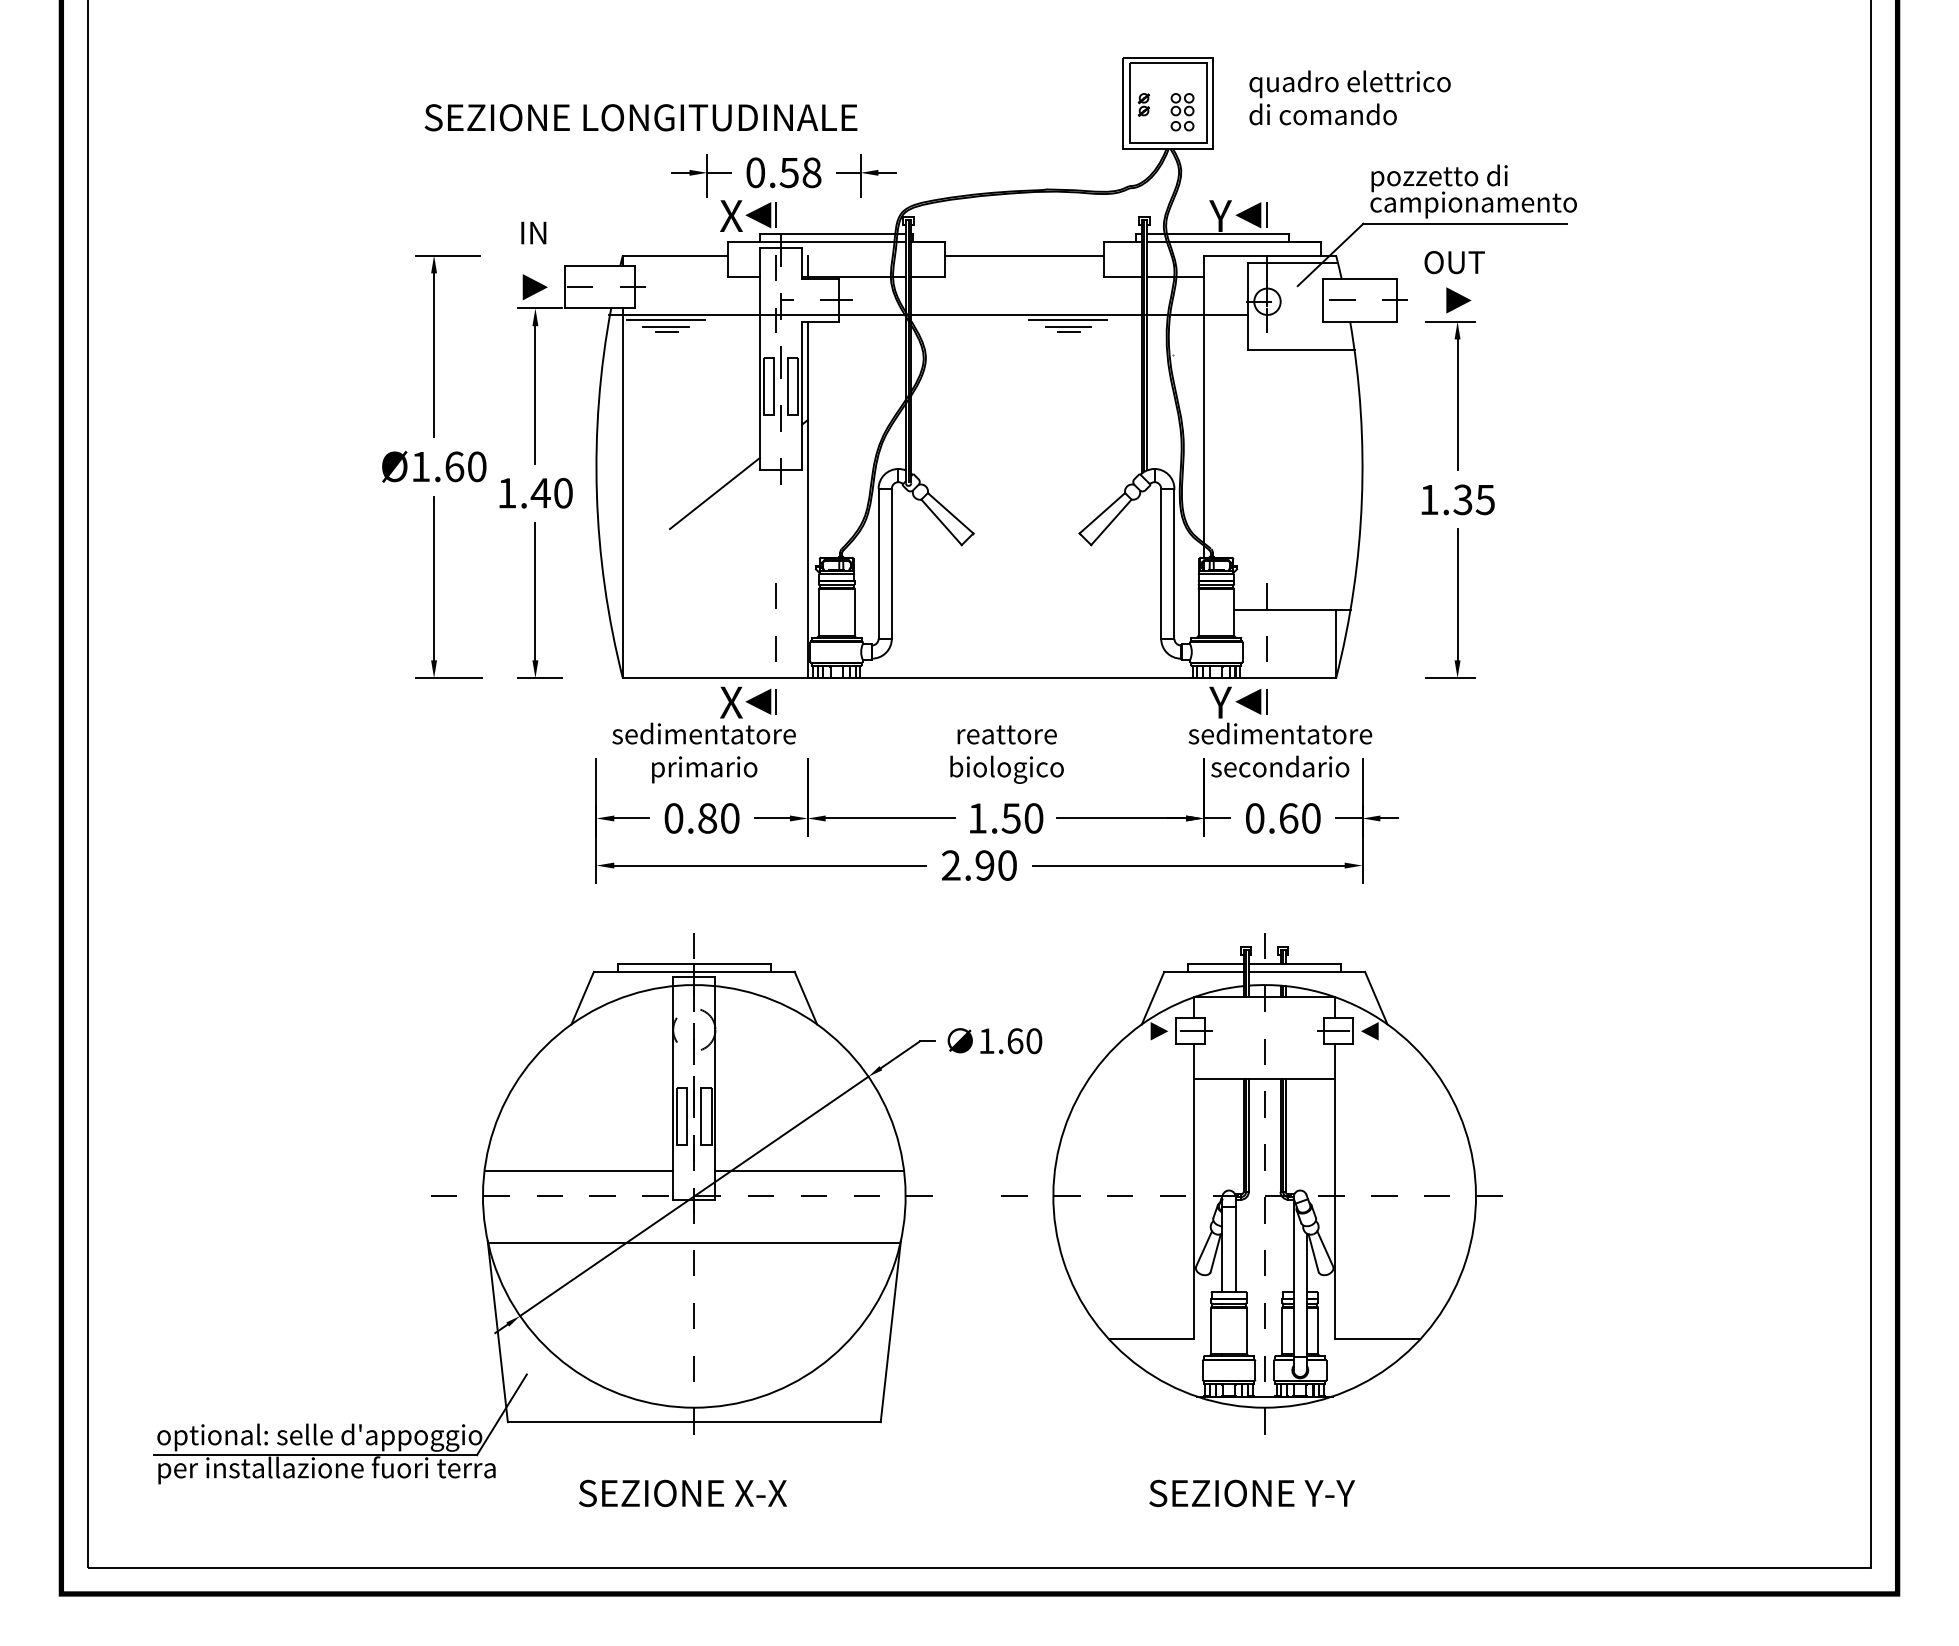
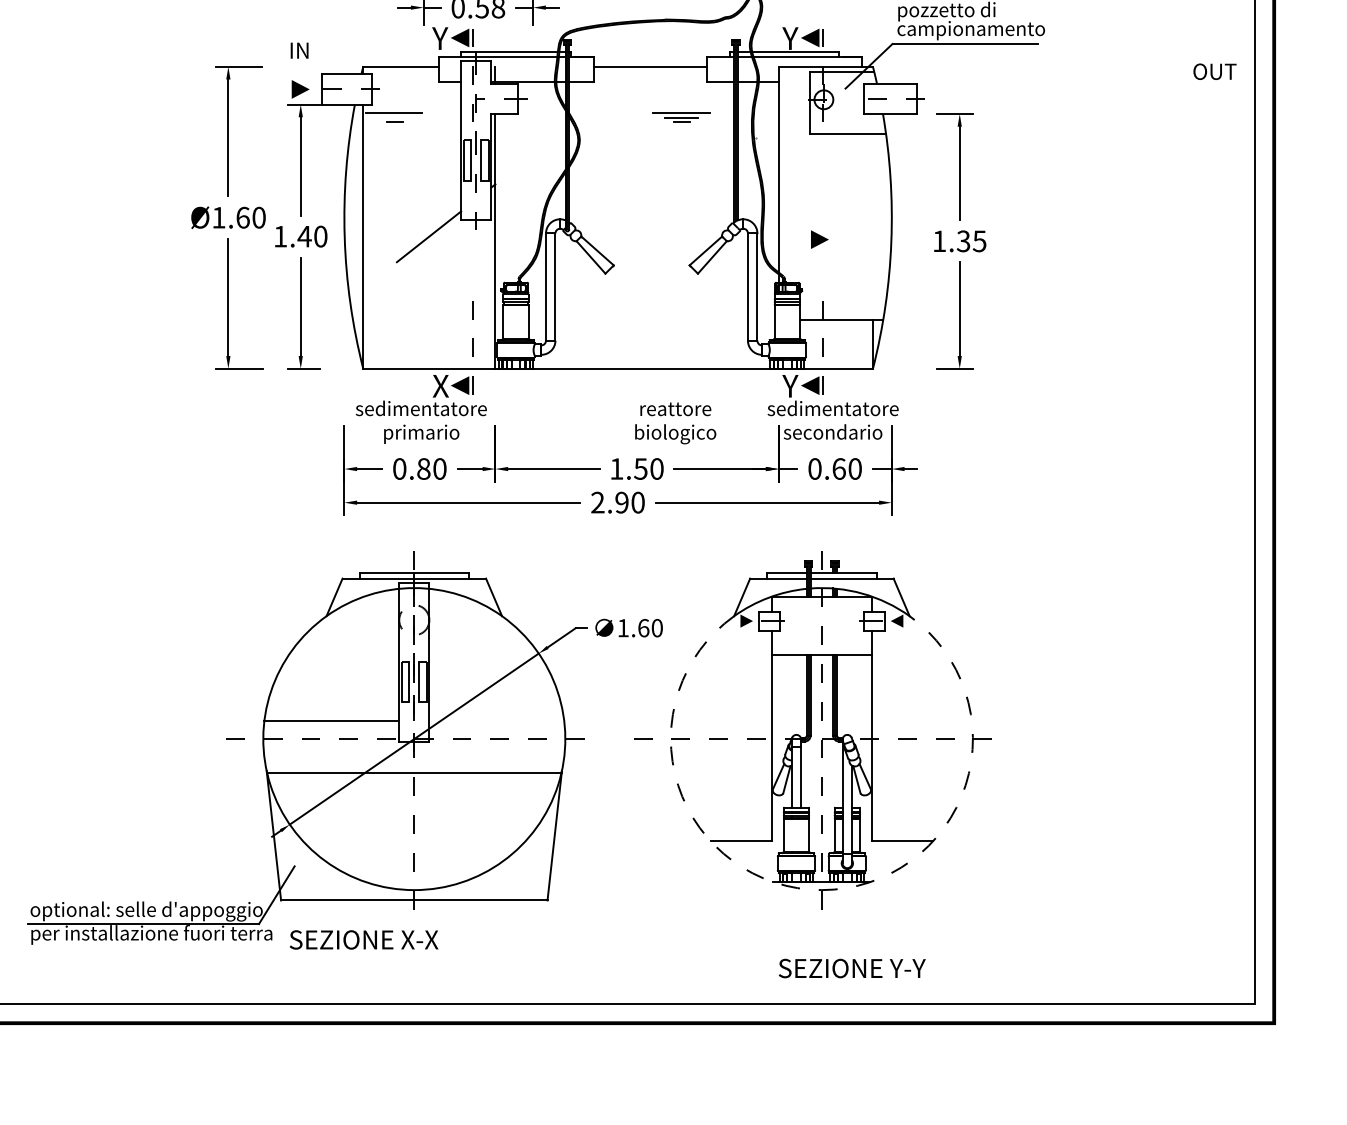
text: (730, 215) -> (440, 38), X -> Y
text: (1454, 262) -> (1214, 71), moved
line: (1458, 300) -> (819, 239), moved
line: (928, 314) -> (581, 108), removed
line: (665, 326) -> (393, 117), removed
text: (1006, 754) -> (675, 423), moved
line: (809, 1170) -> (496, 720), removed
arc: (1264, 1407) -> (821, 889), solid -> dashed
text: (682, 1493) -> (363, 939), moved
text: (1251, 1493) -> (851, 968), moved

